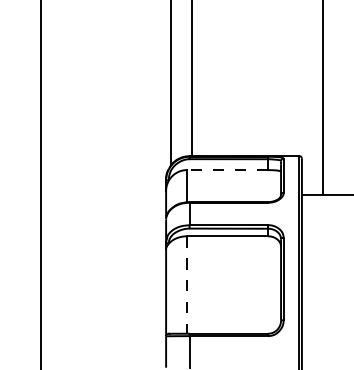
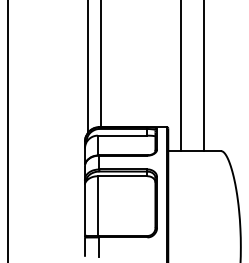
line: (227, 169) -> (122, 135), dashed -> solid
line: (186, 285) -> (97, 206), dashed -> solid

